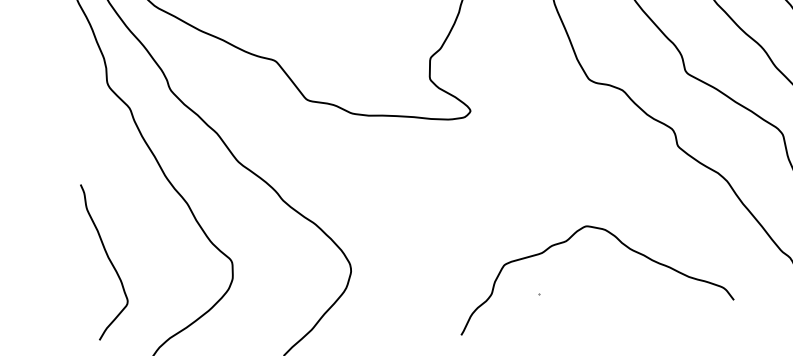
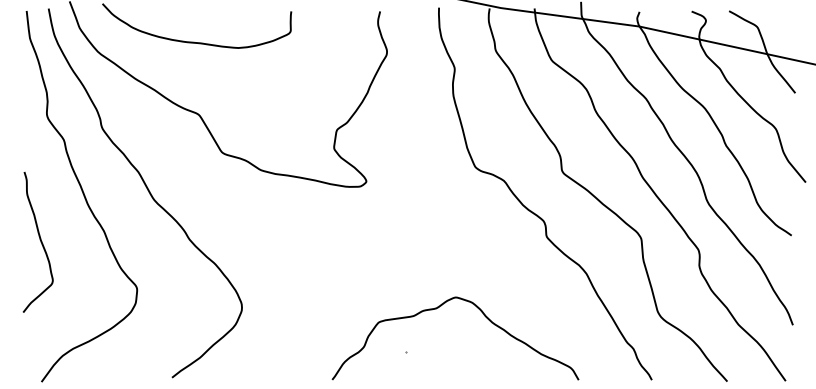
curve: (106, 257) -> (39, 239), moved

